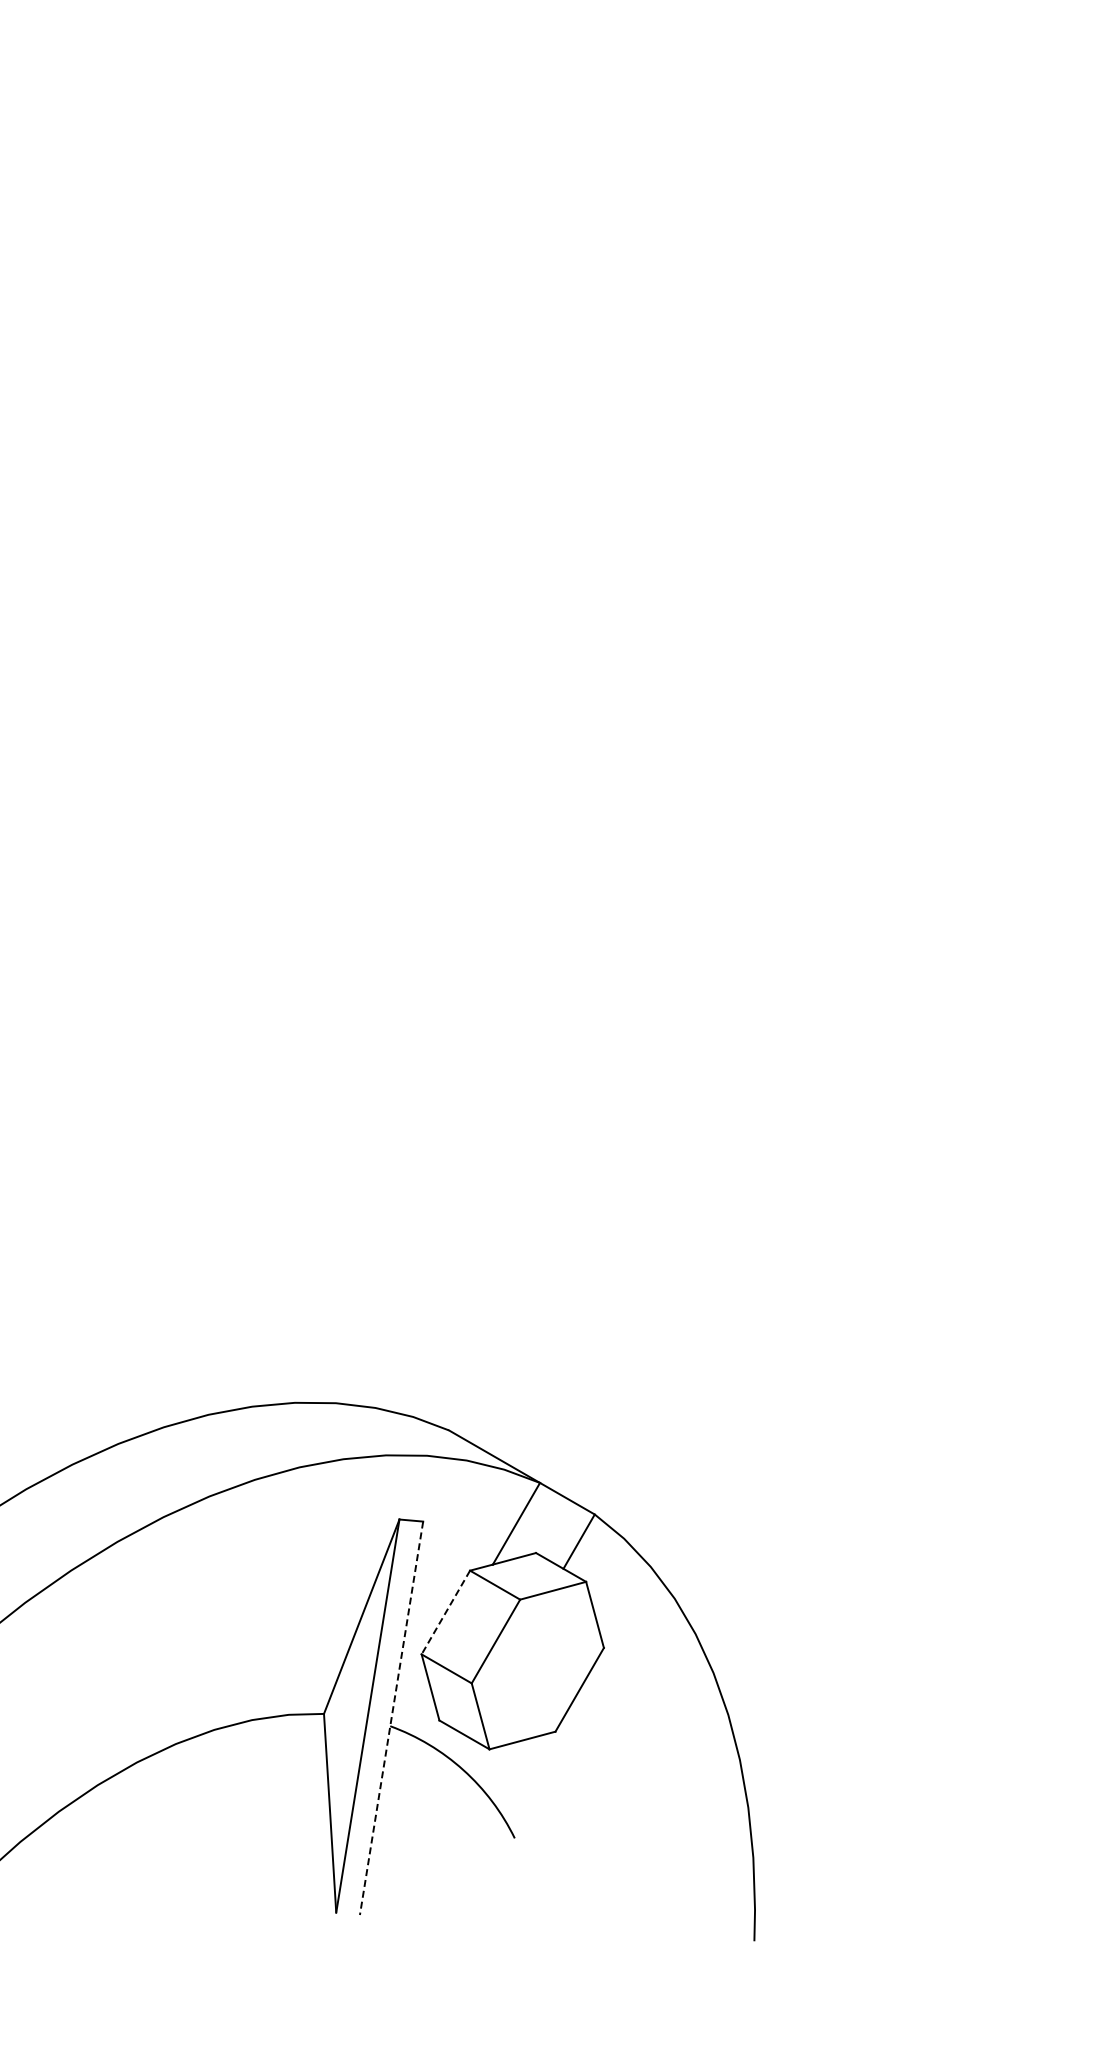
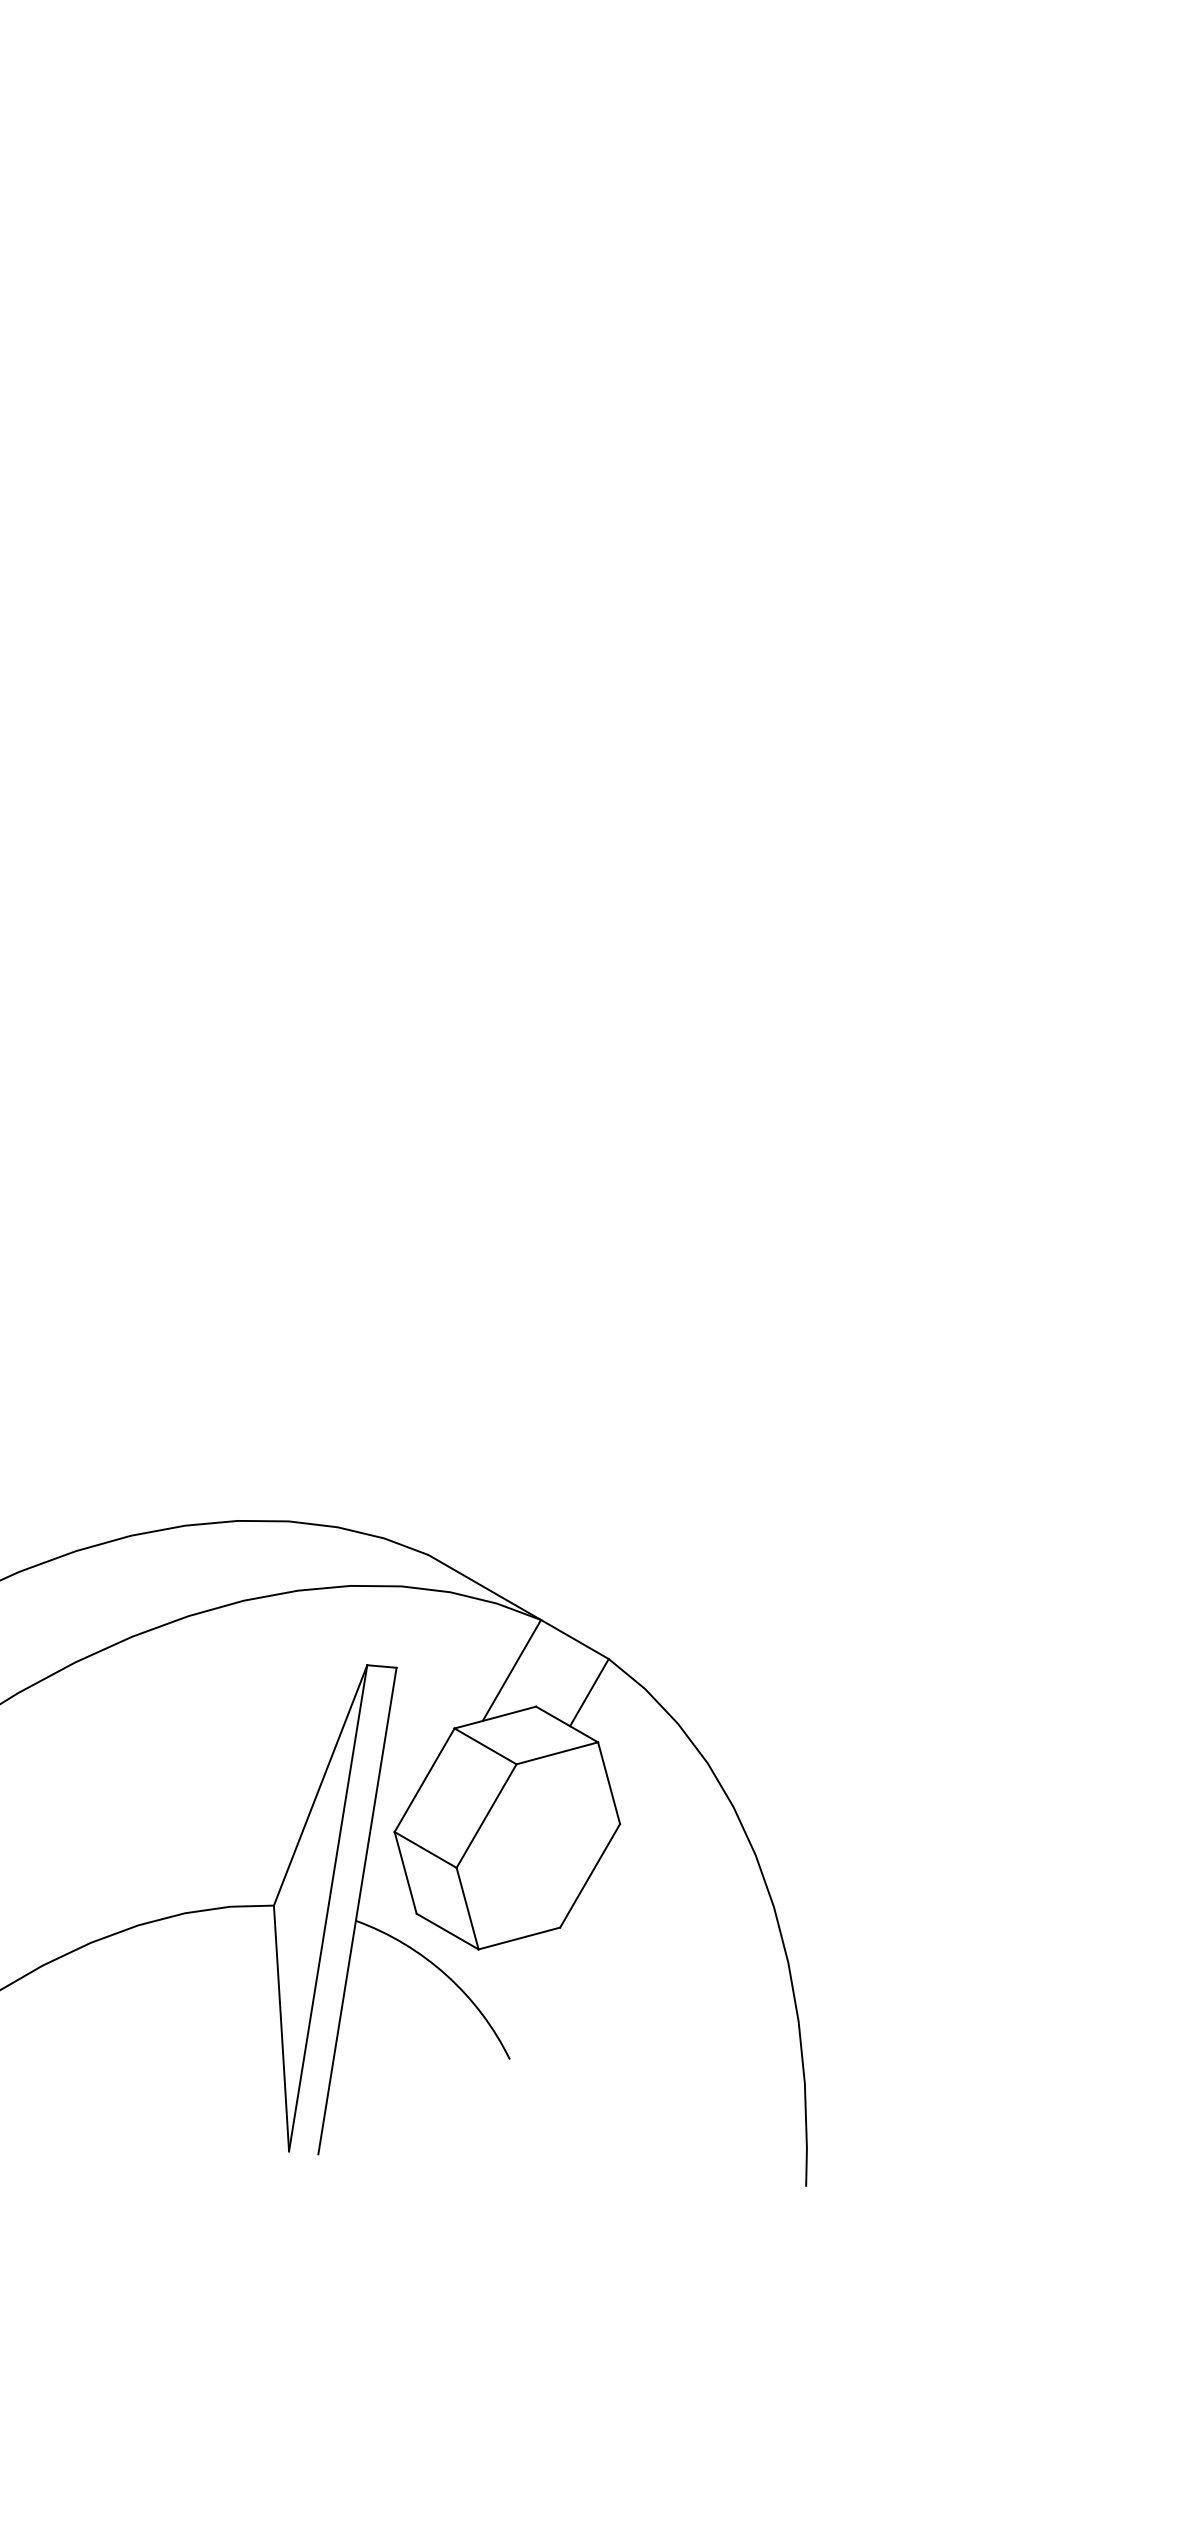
line: (445, 1612) -> (424, 1780), dashed -> solid
line: (391, 1718) -> (357, 1911), dashed -> solid

